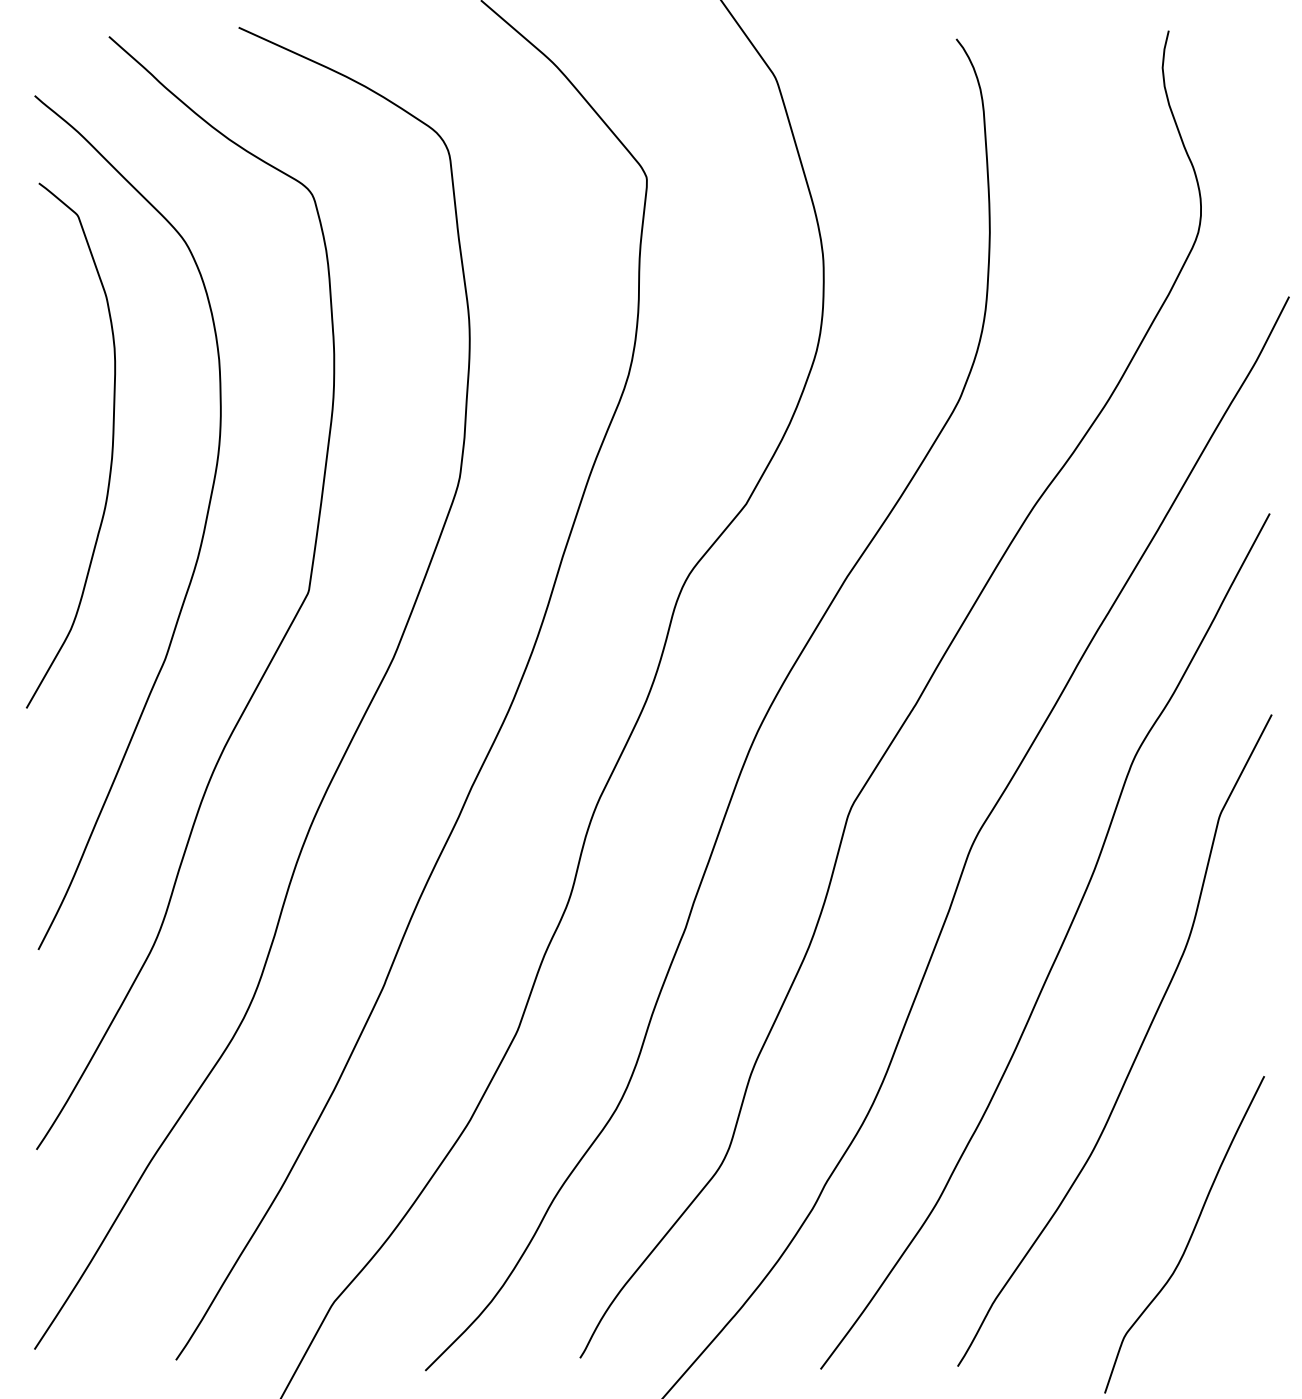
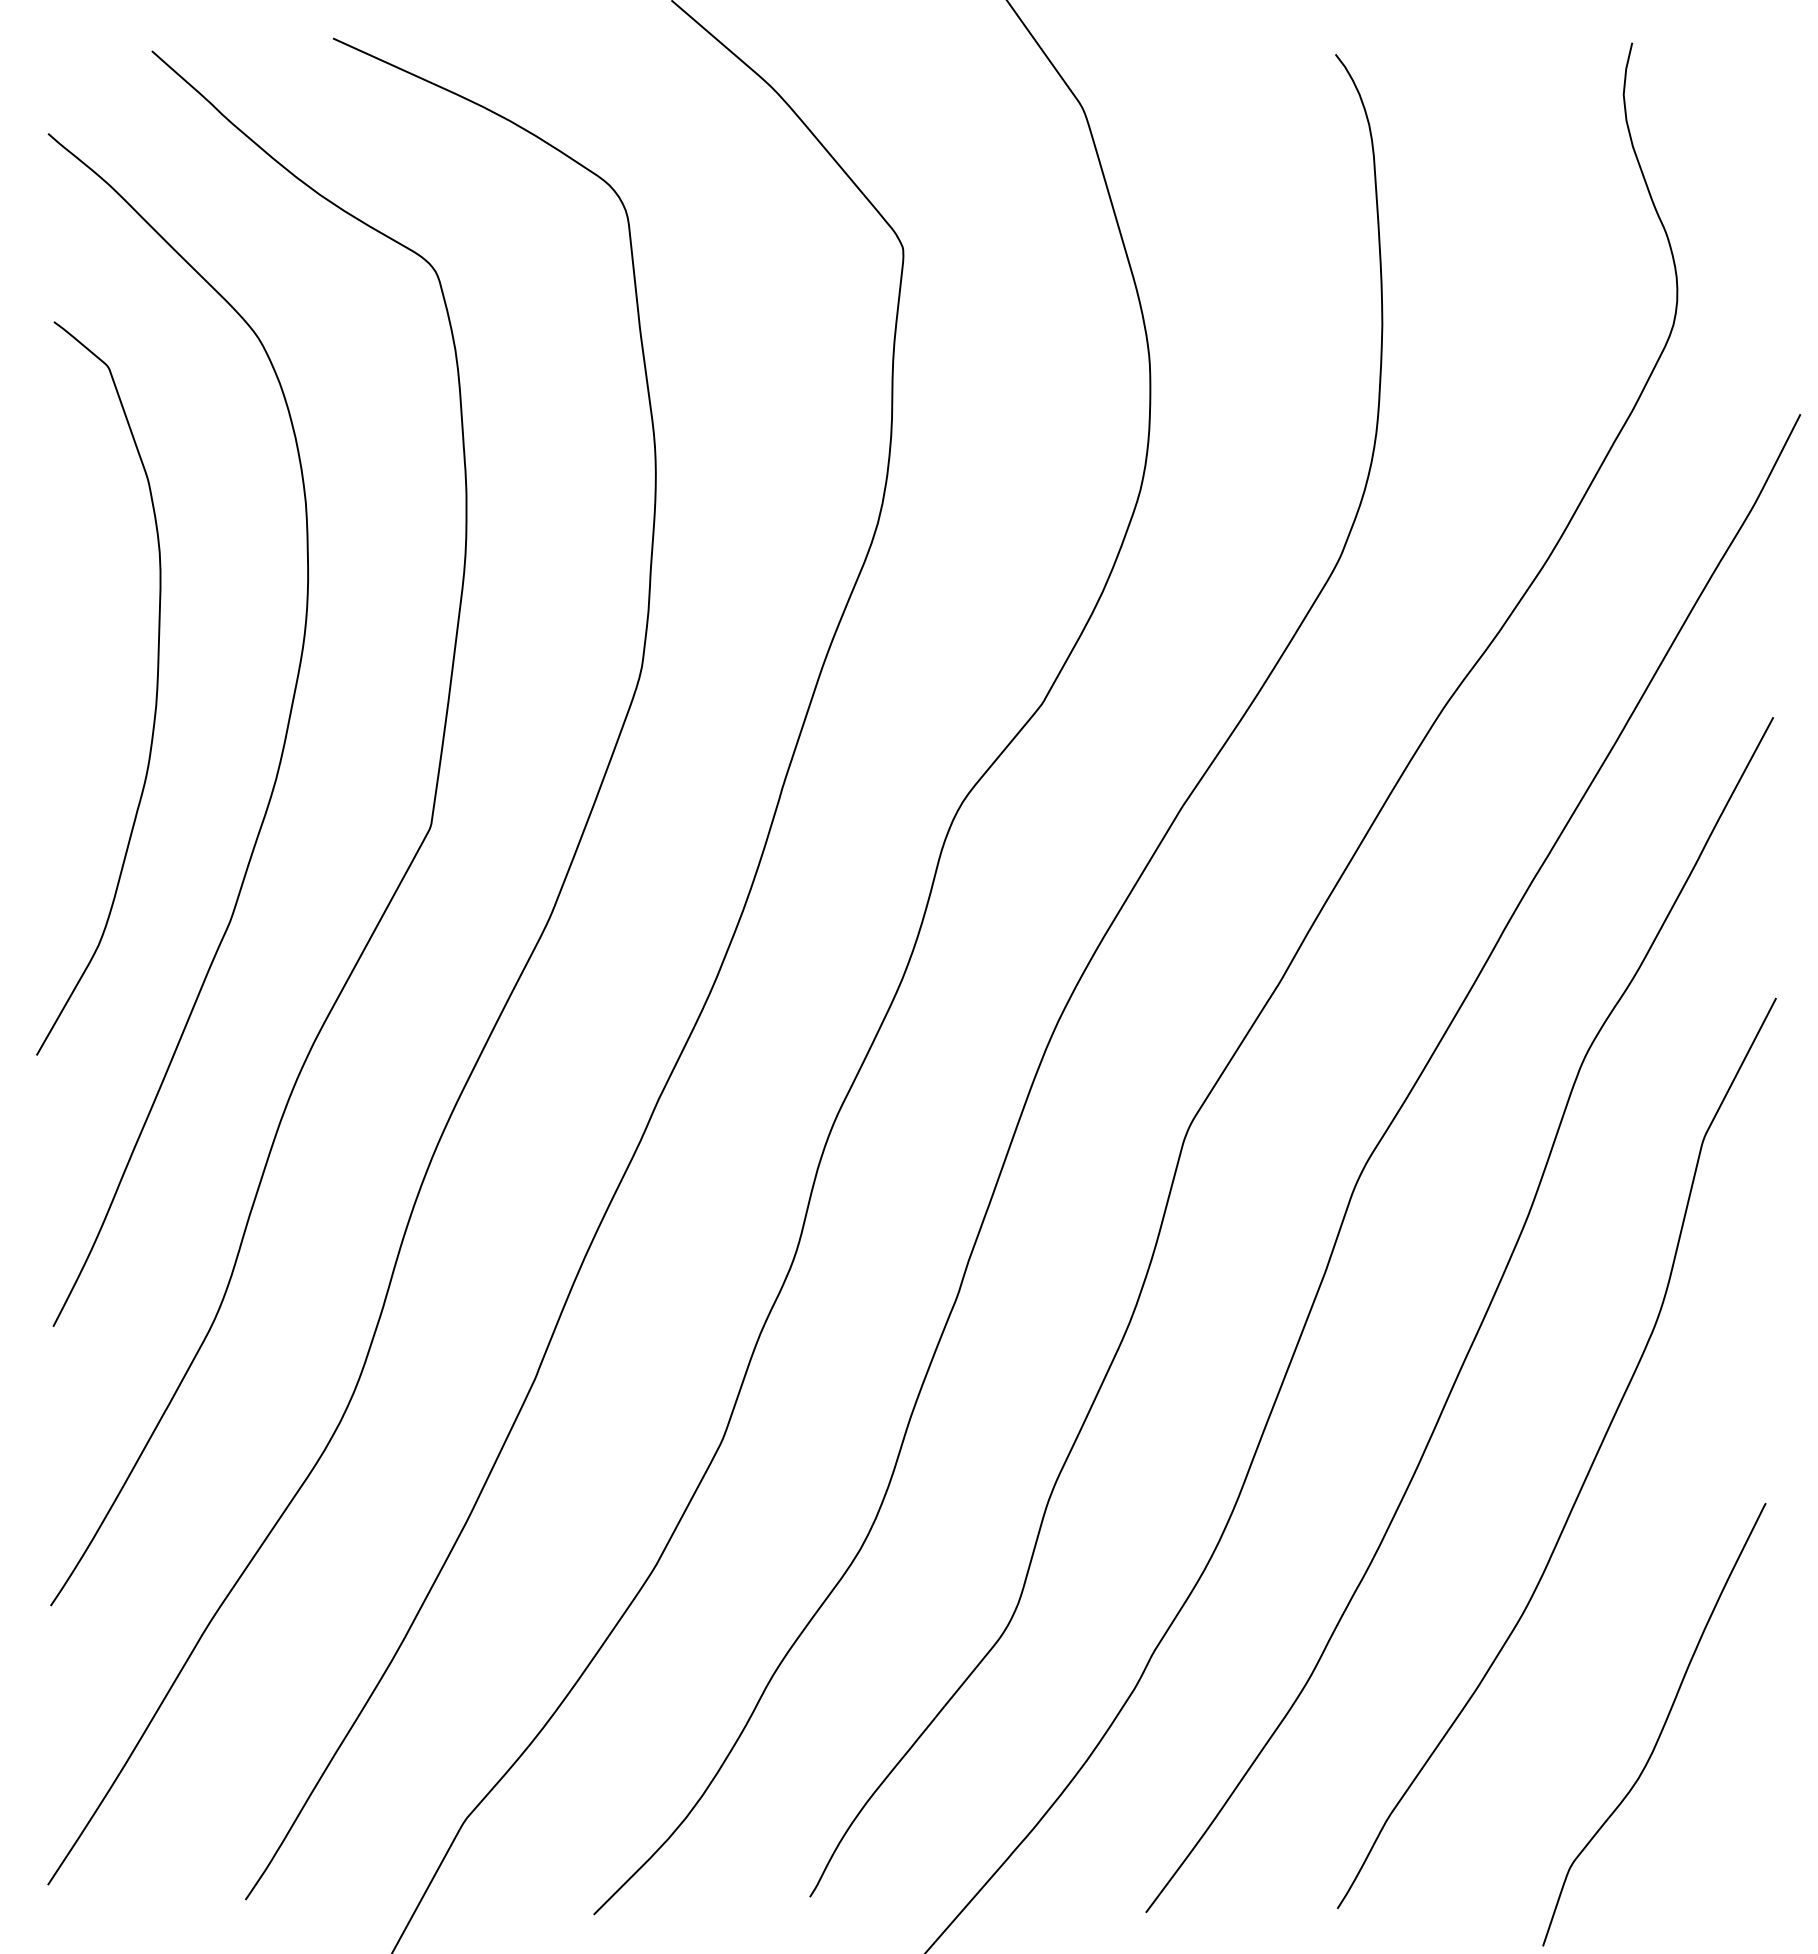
curve: (111, 451) -> (155, 696), moved

